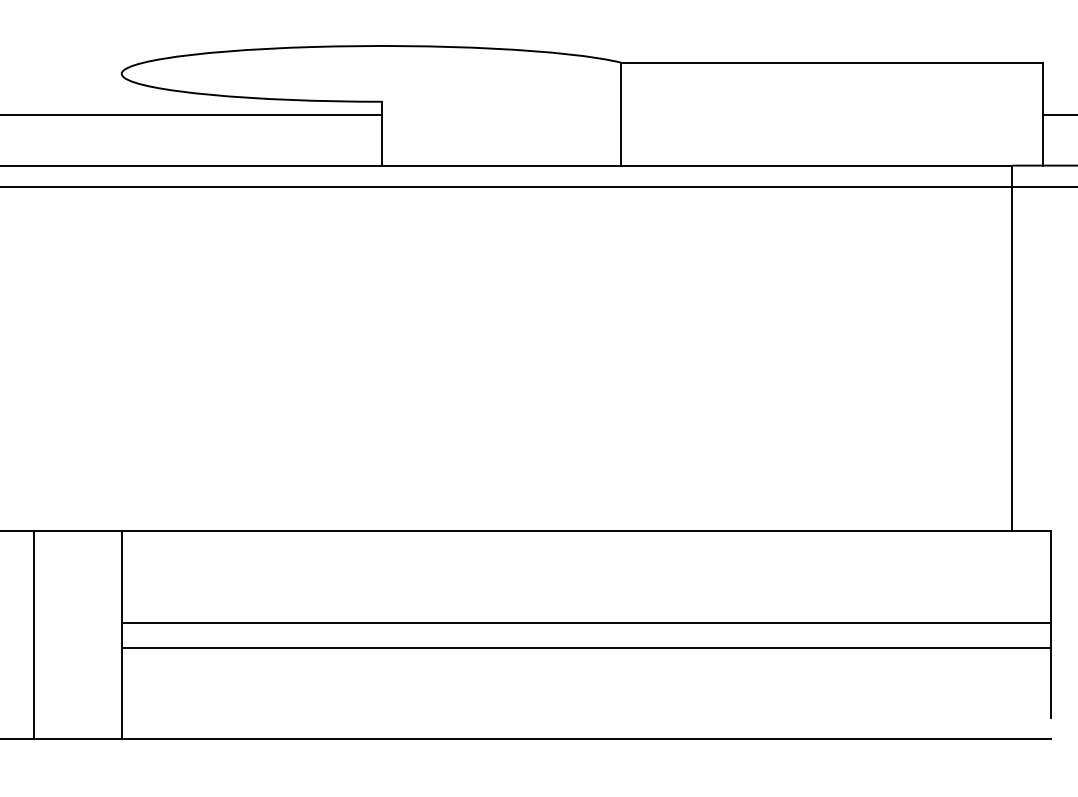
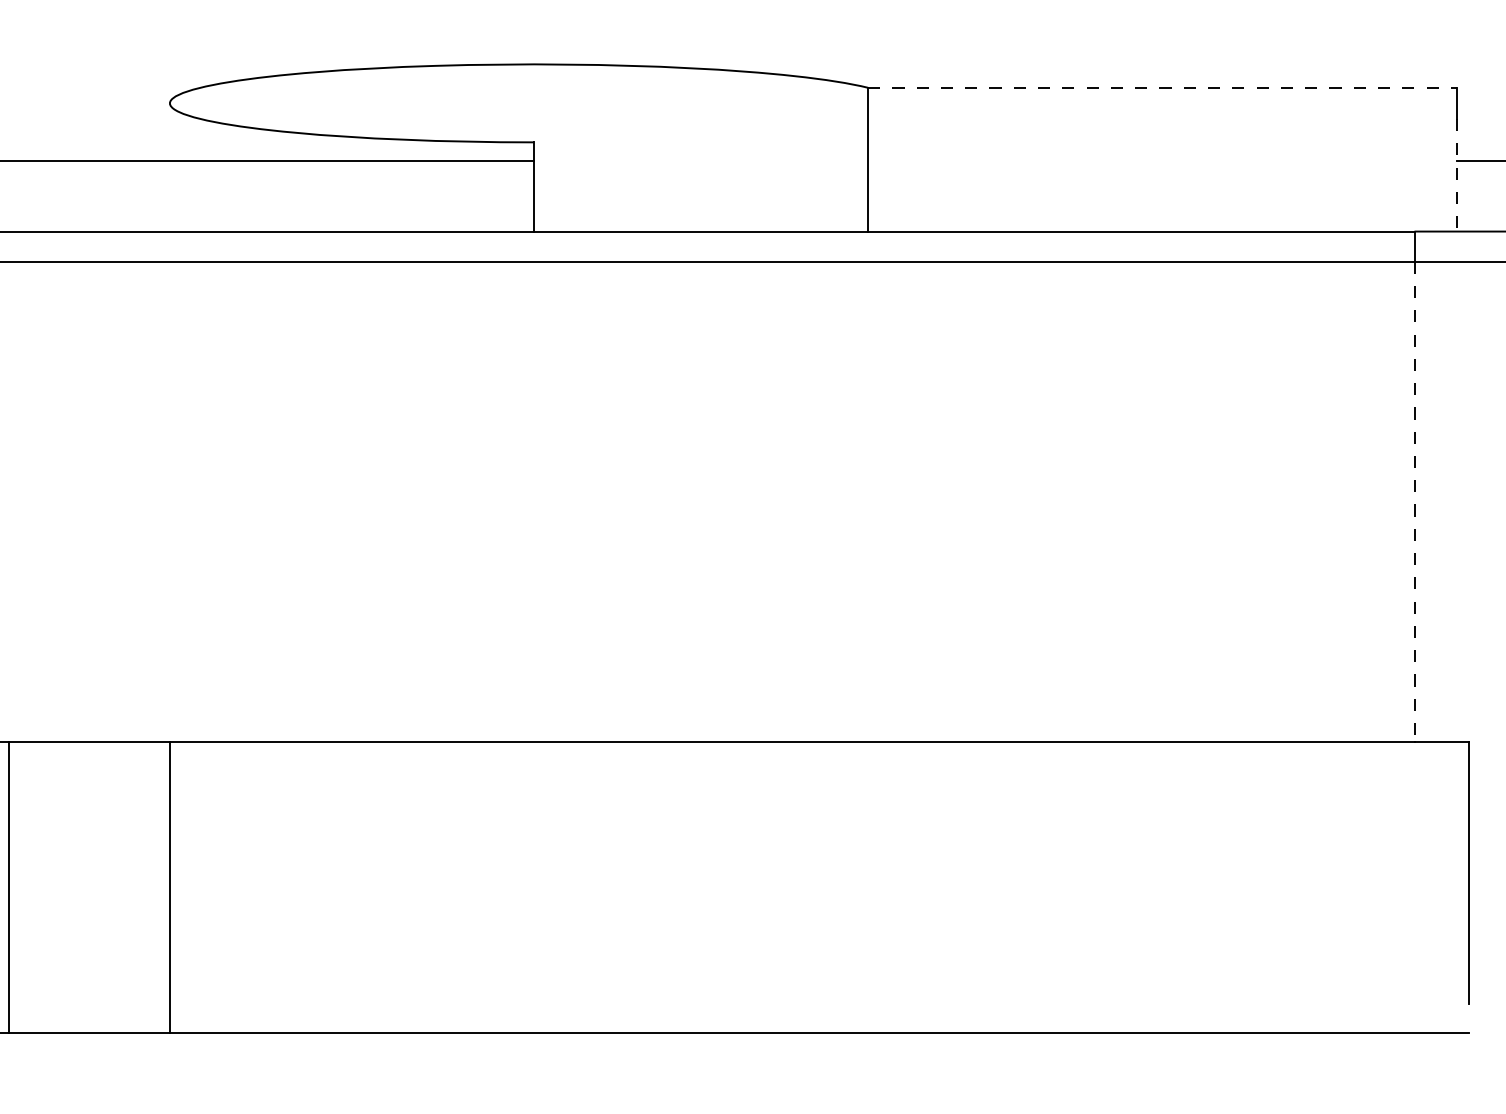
line: (832, 62) -> (1163, 87), solid -> dashed
line: (1042, 125) -> (1456, 175), solid -> dashed
line: (1012, 358) -> (1414, 501), solid -> dashed
line: (586, 623) -> (819, 871), removed
line: (34, 634) -> (8, 886), moved
line: (586, 647) -> (819, 904), removed

